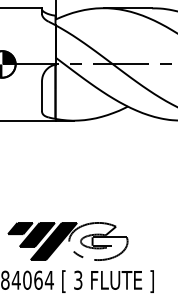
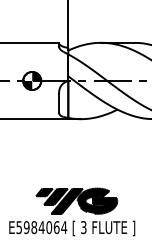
fill: (98, 240) -> (97, 200), added

